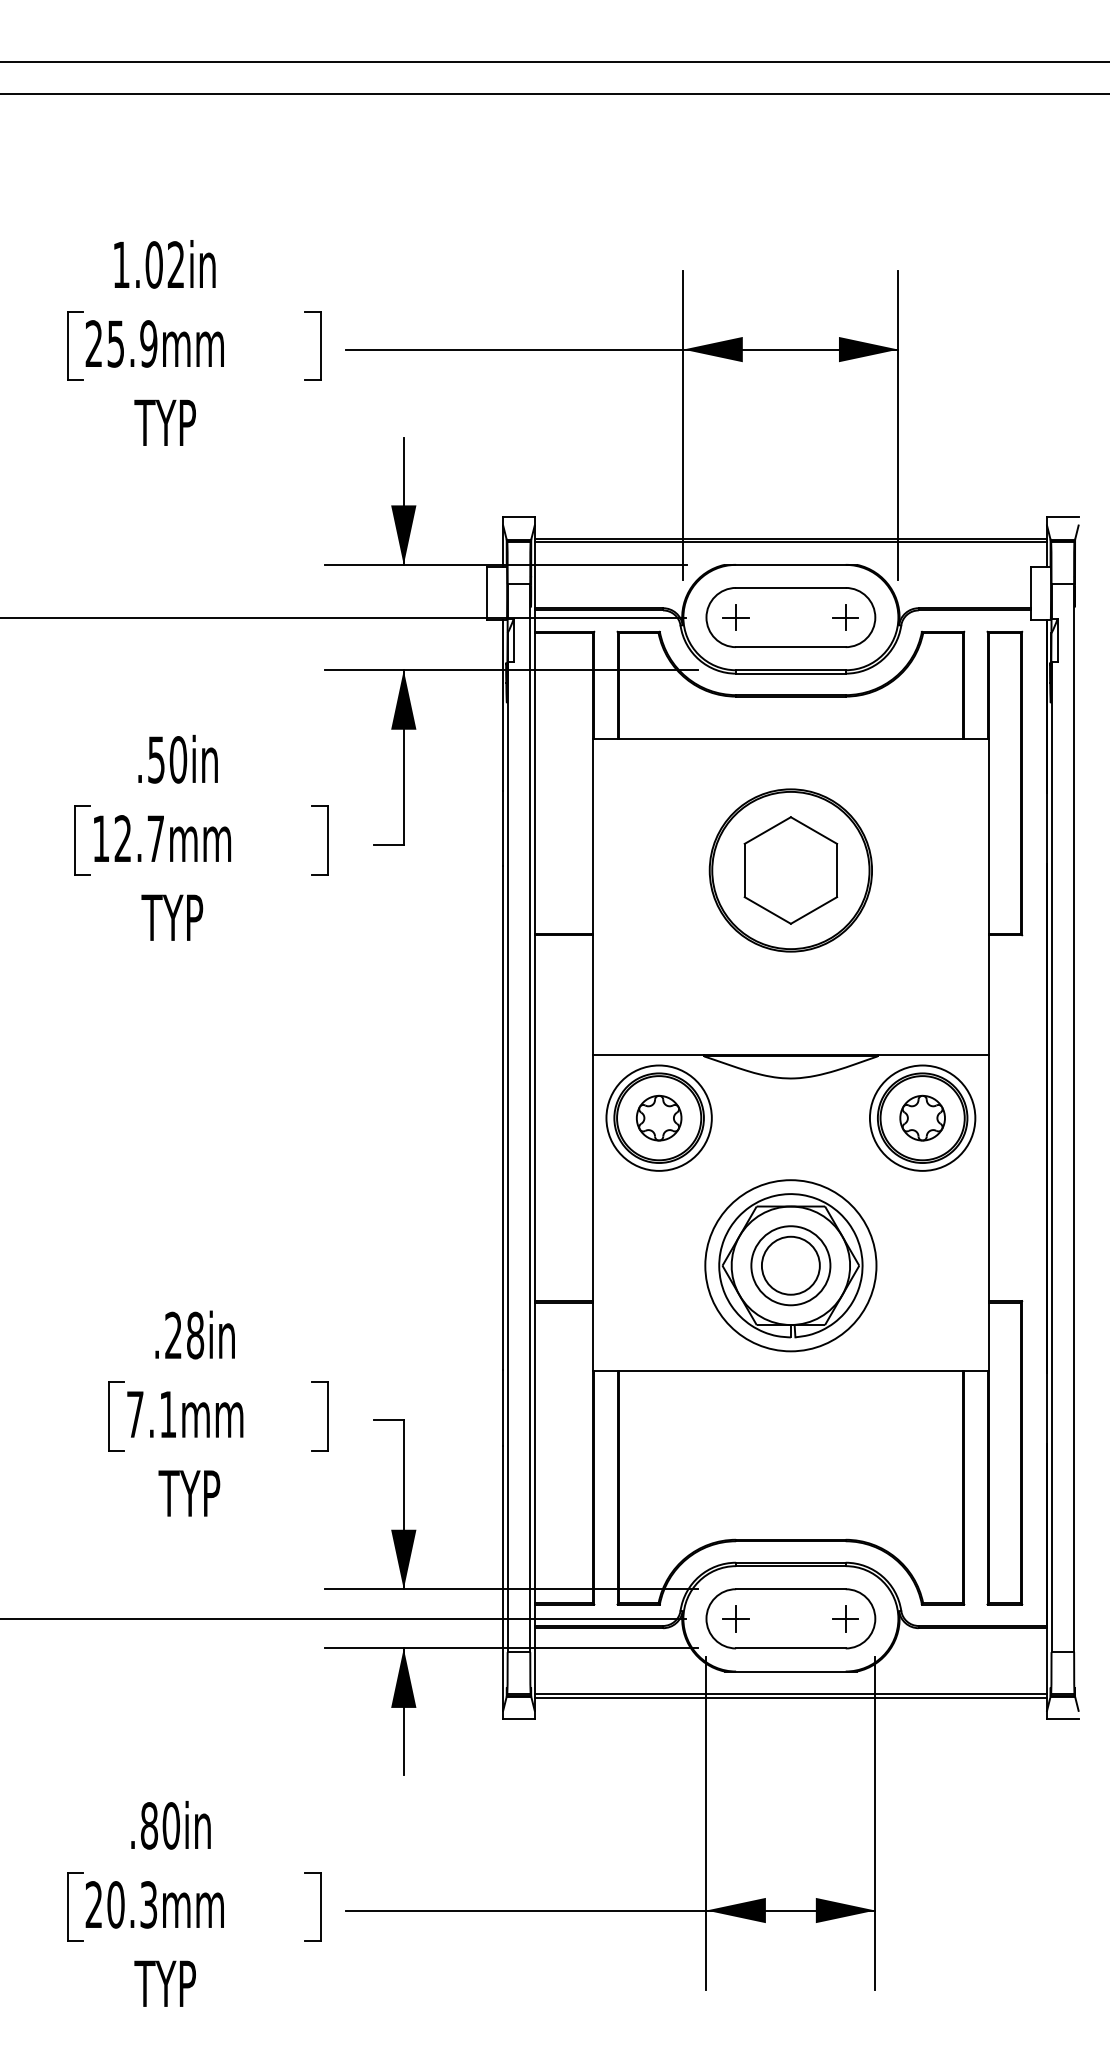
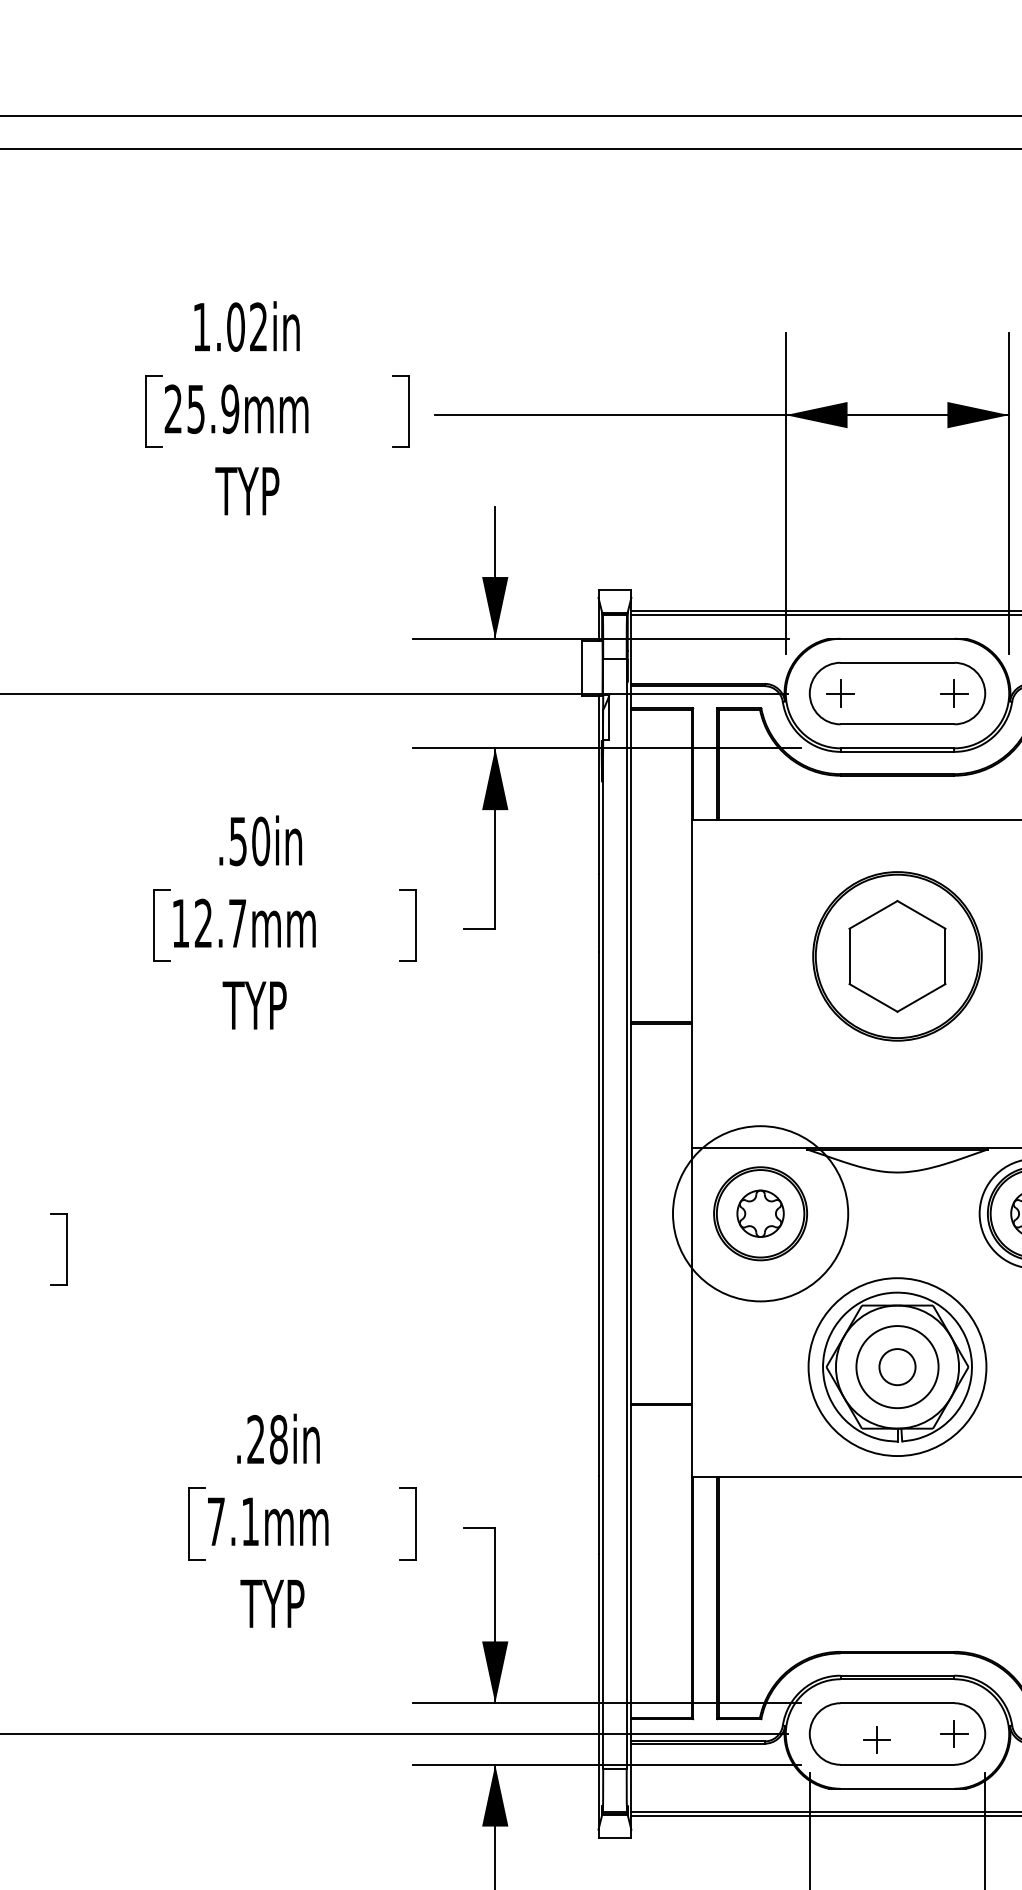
circle: (658, 1117) -> (759, 1213), size x1.6
circle: (790, 1265) -> (897, 1366), size x0.6
part: (735, 1618) -> (876, 1739), moved

